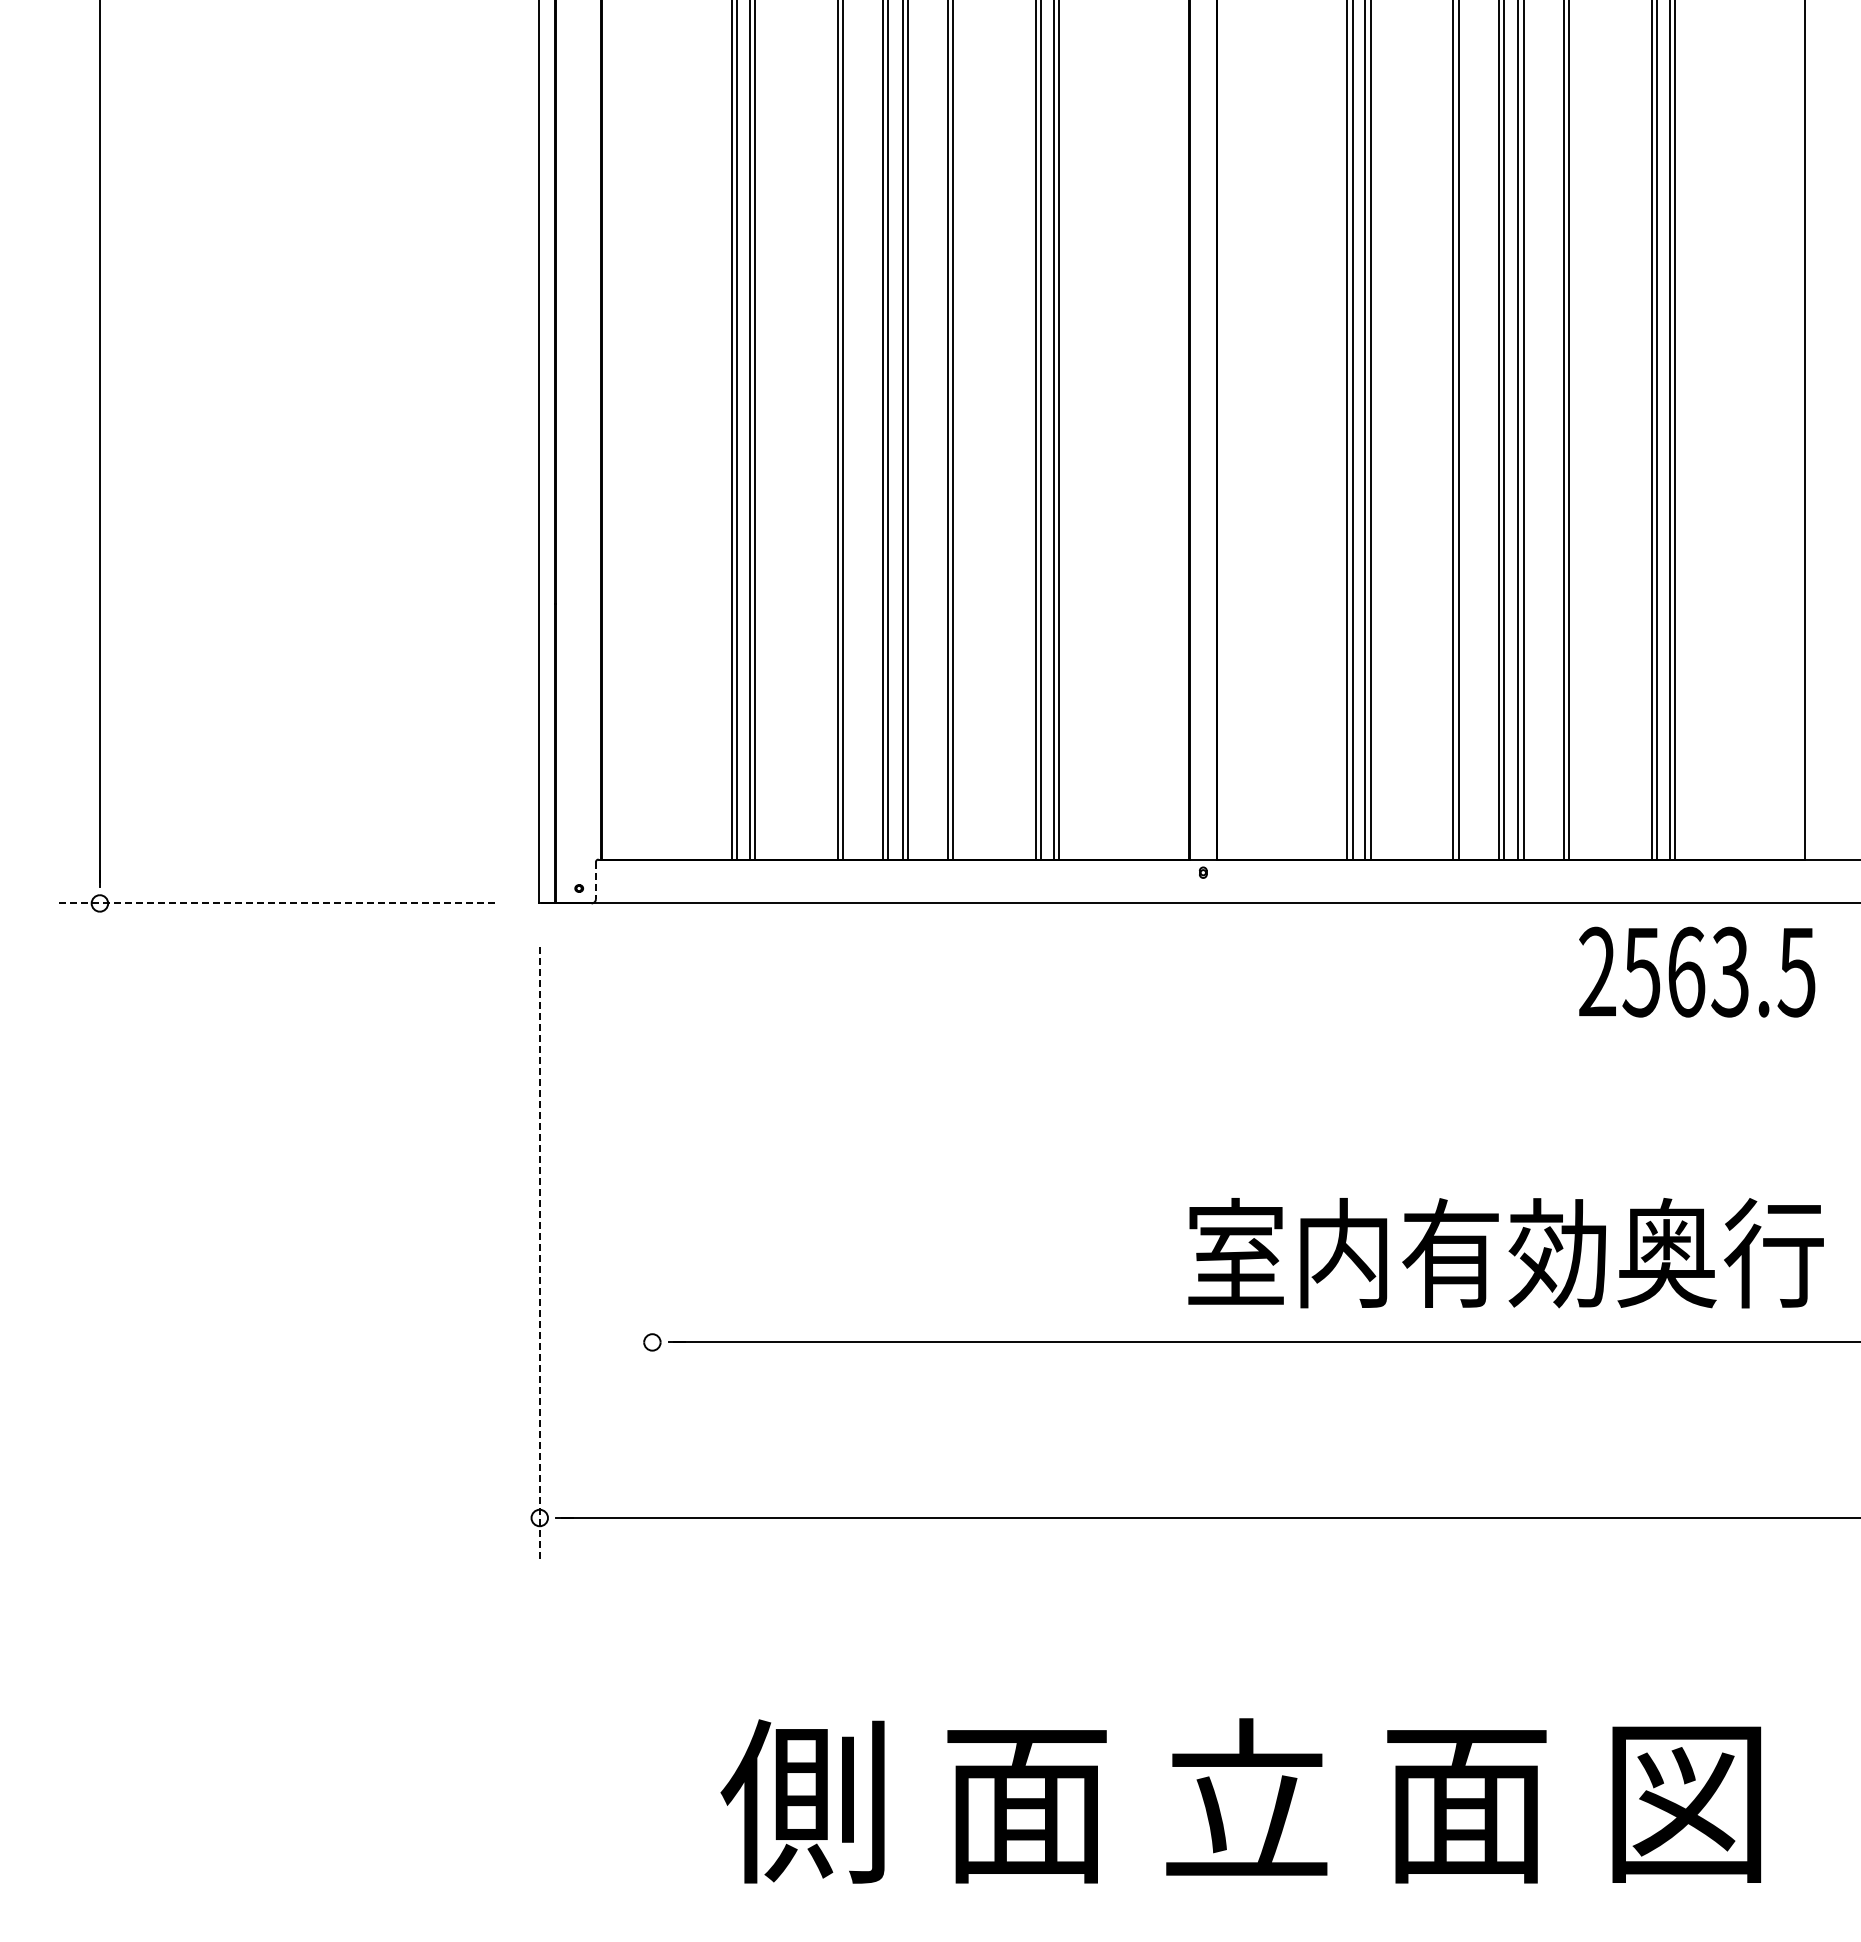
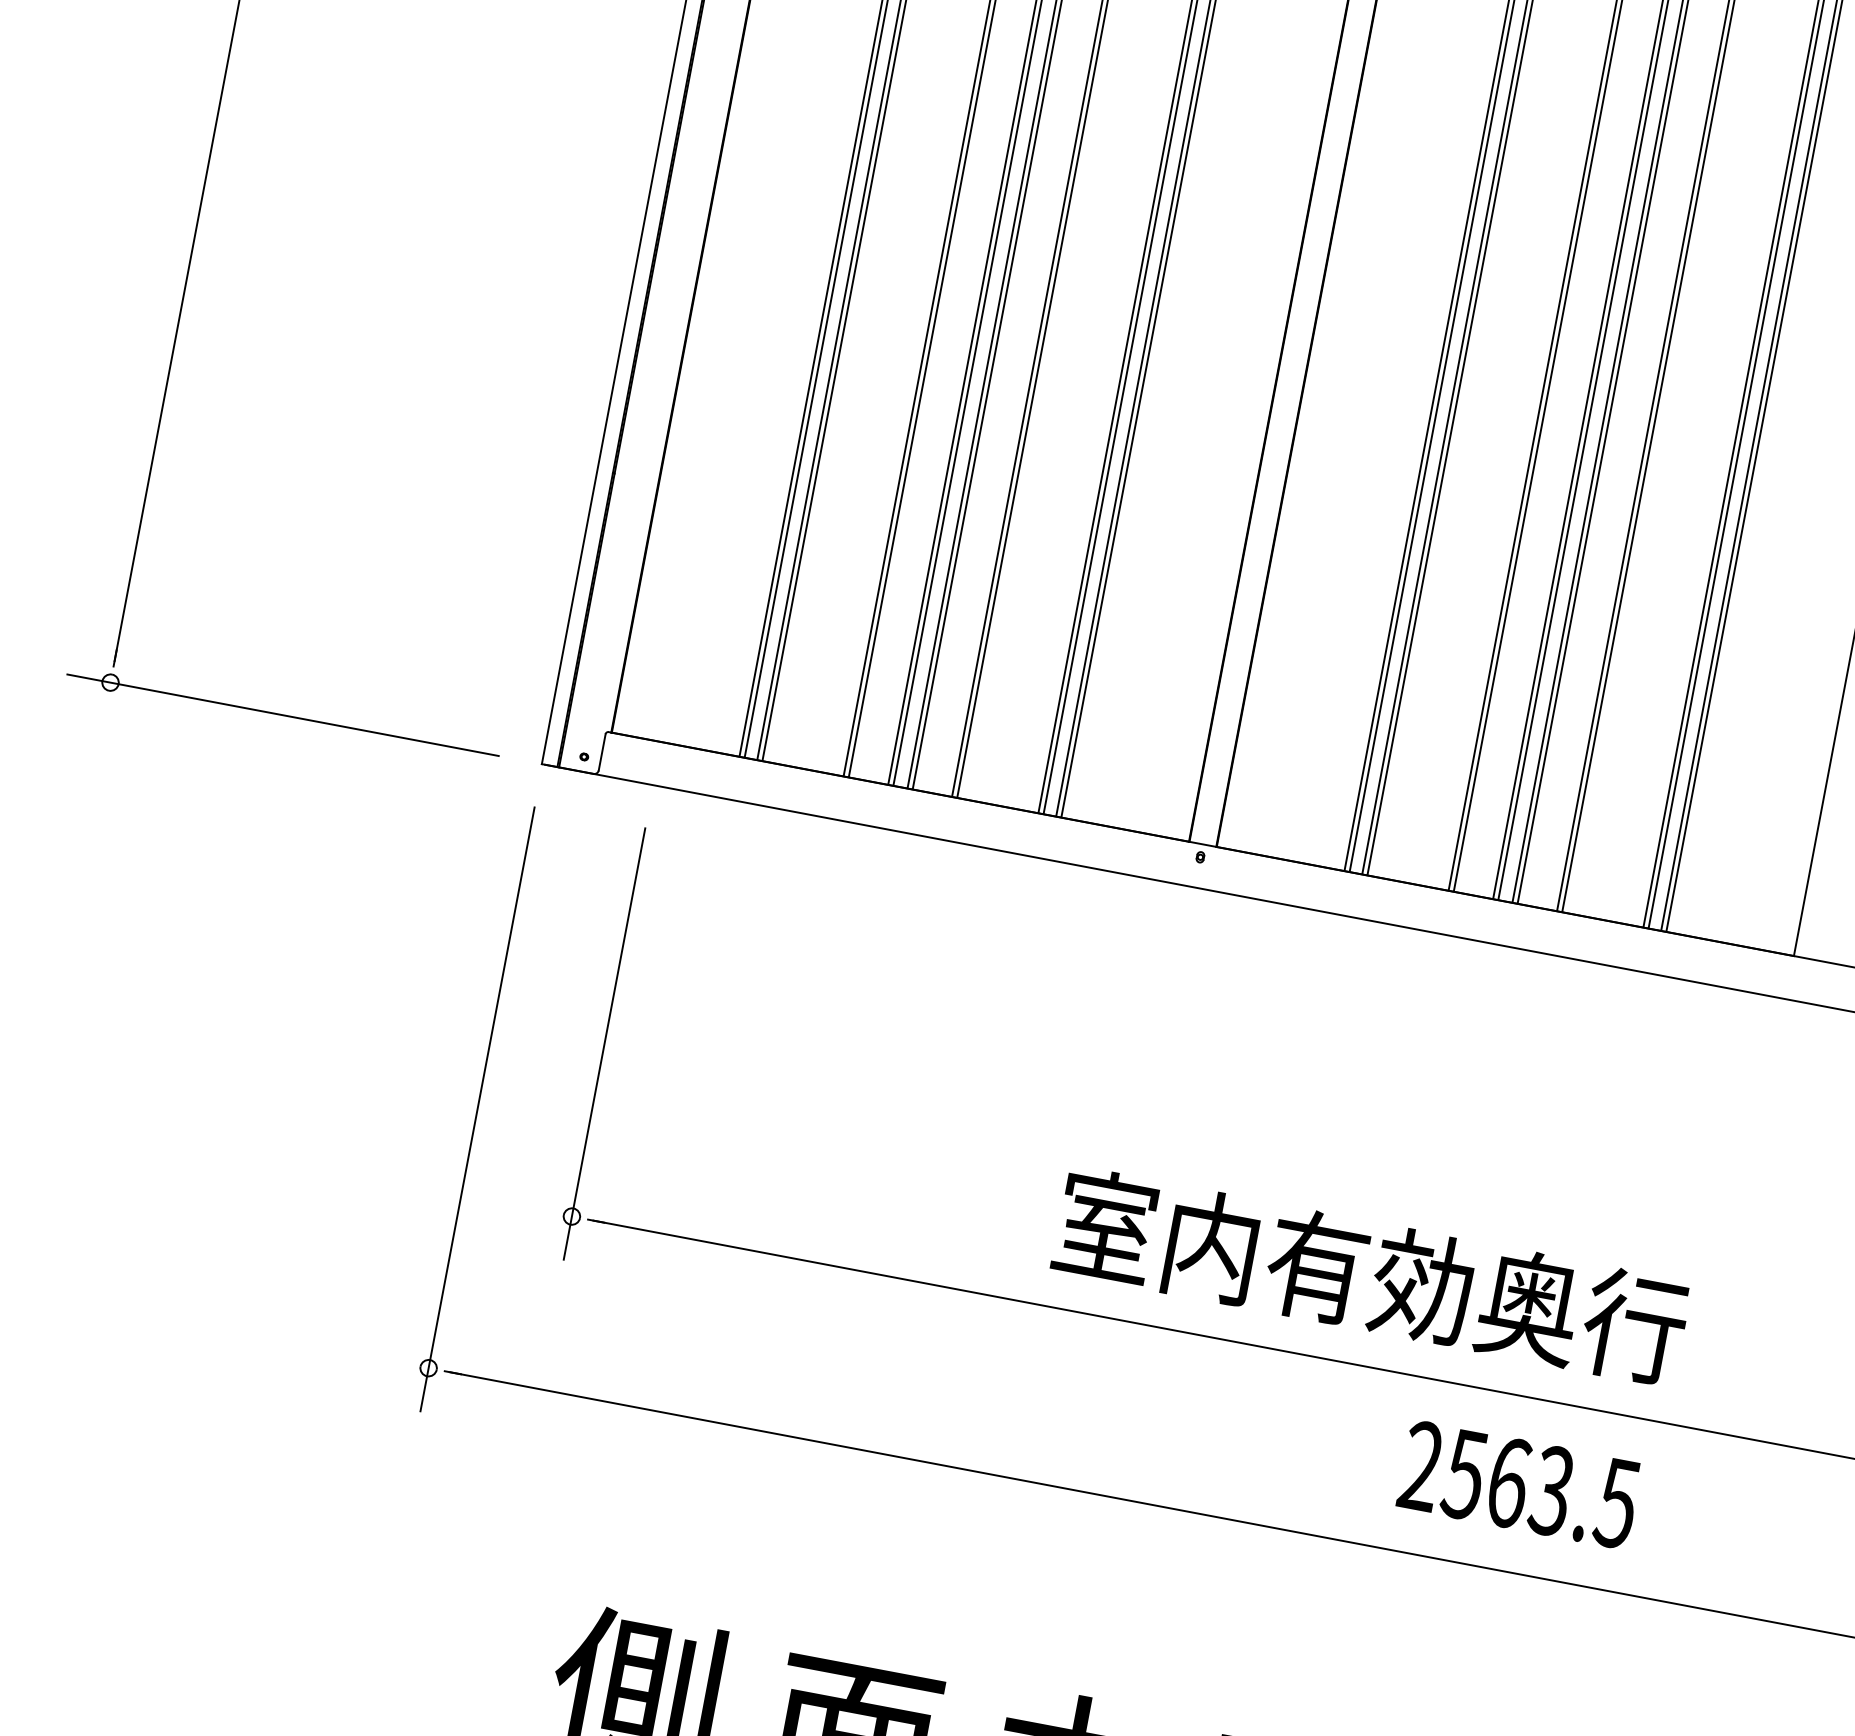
line: (595, 881) -> (601, 753), dashed -> solid
line: (275, 903) -> (283, 715), dashed -> solid
text: (1697, 971) -> (1519, 1484), moved
line: (652, 1166) -> (604, 1043), added
text: (1505, 1253) -> (1370, 1276), moved
line: (539, 1255) -> (477, 1110), dashed -> solid

